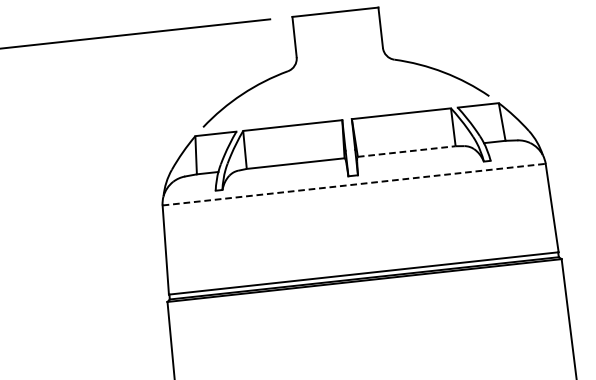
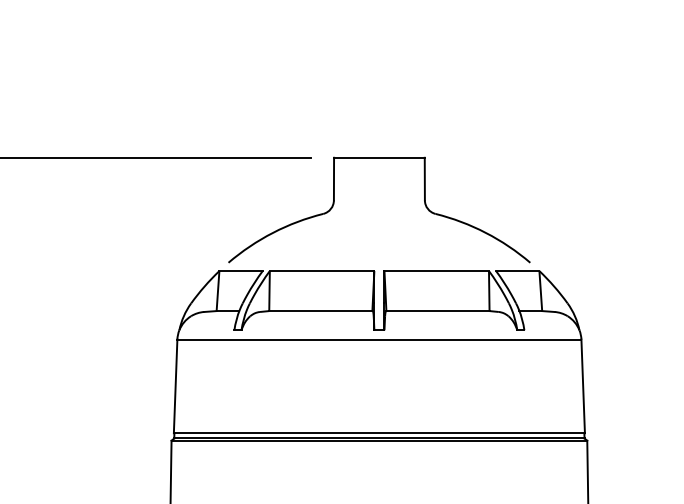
line: (406, 152) -> (437, 311), dashed -> solid
line: (354, 184) -> (379, 339), dashed -> solid

